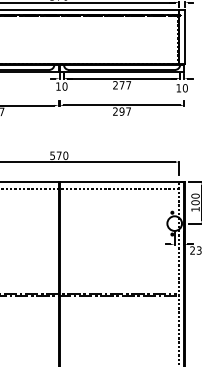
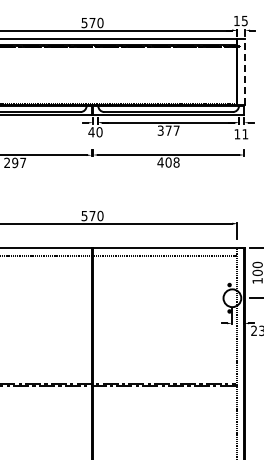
line: (184, 36) -> (244, 71), solid -> dashed
text: (115, 85) -> (160, 130), 277 -> 377
text: (58, 86) -> (91, 132), 10 -> 40
text: (185, 88) -> (245, 134), 10 -> 11
text: (121, 111) -> (168, 162), 297 -> 408

